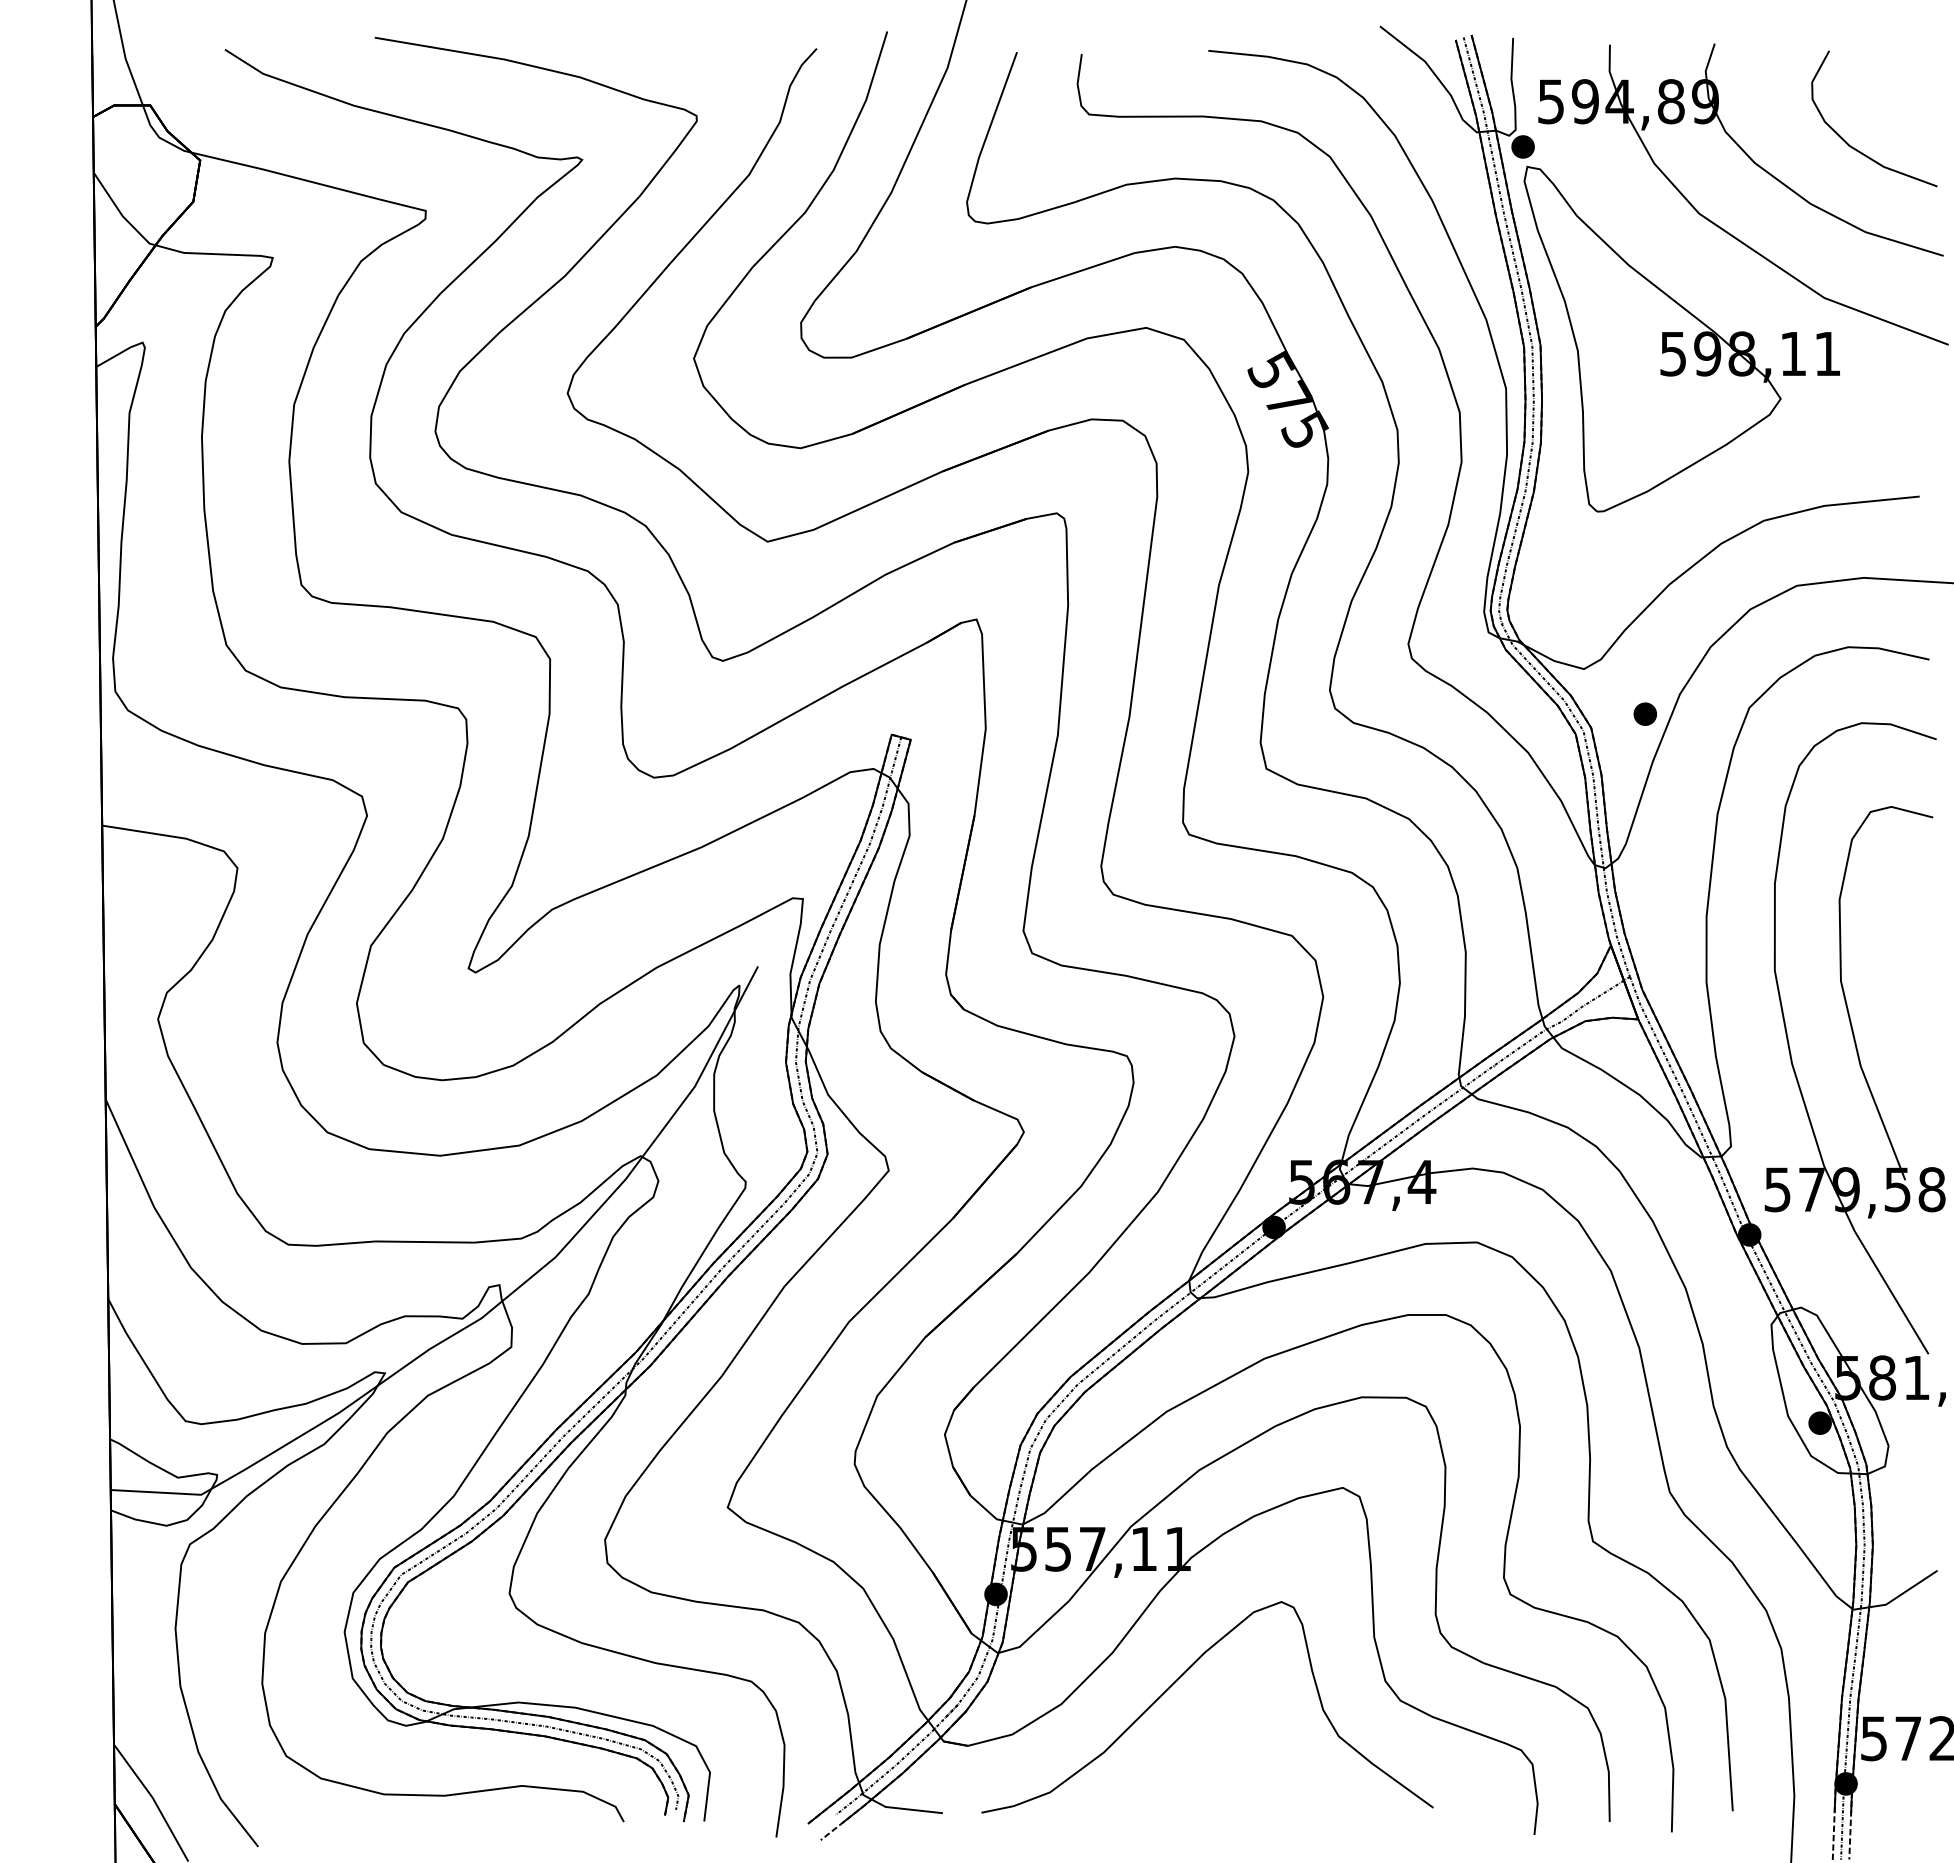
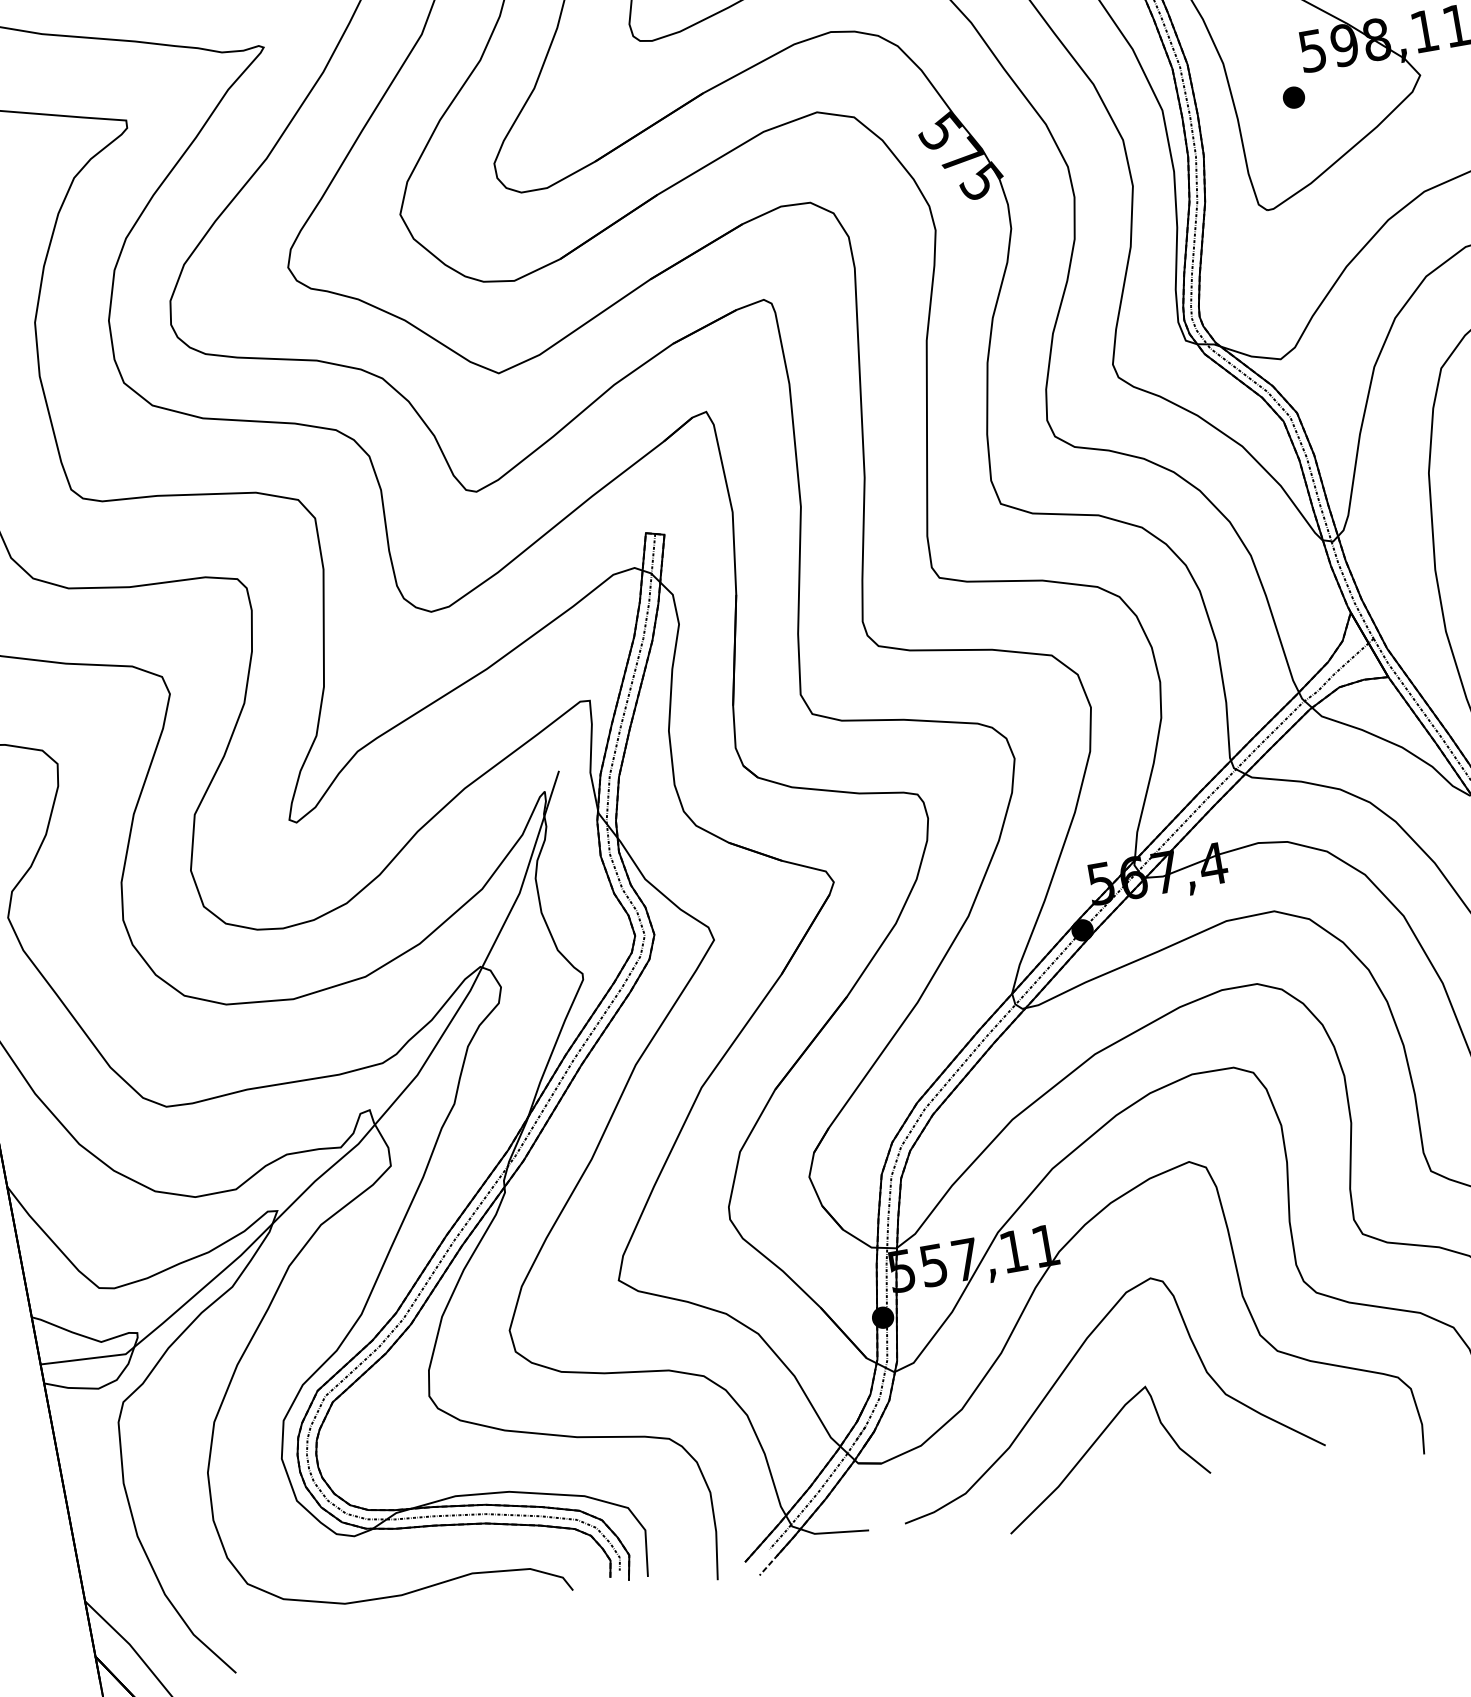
part: (1644, 713) -> (1293, 97), moved
part: (1189, 1767) -> (1091, 1447), added

